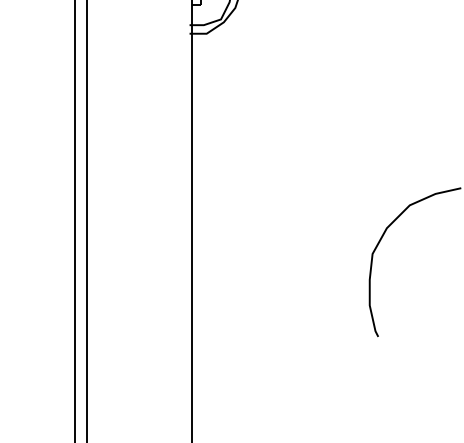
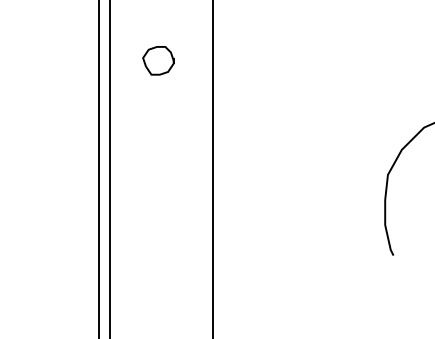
part: (136, 136) -> (158, 60), added

